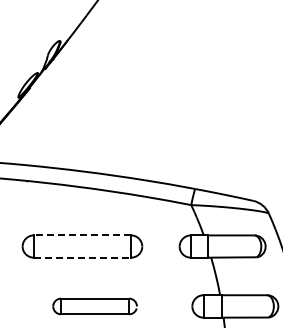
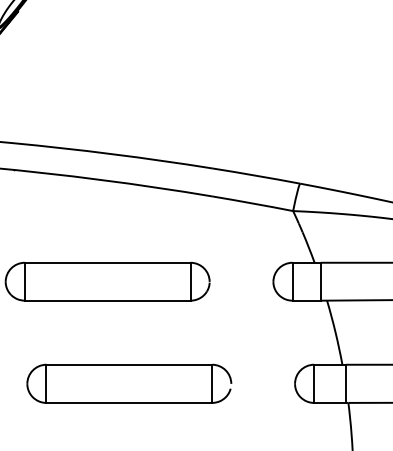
line: (82, 235) -> (107, 262), dashed -> solid
line: (82, 257) -> (107, 300), dashed -> solid
part: (94, 306) -> (128, 383), size x1.43

